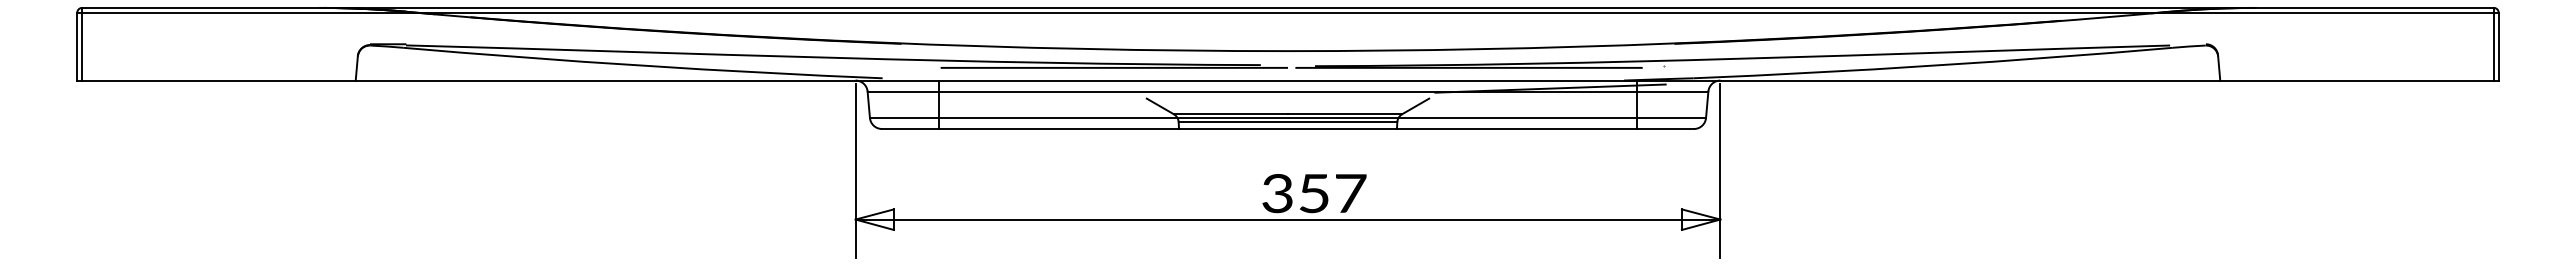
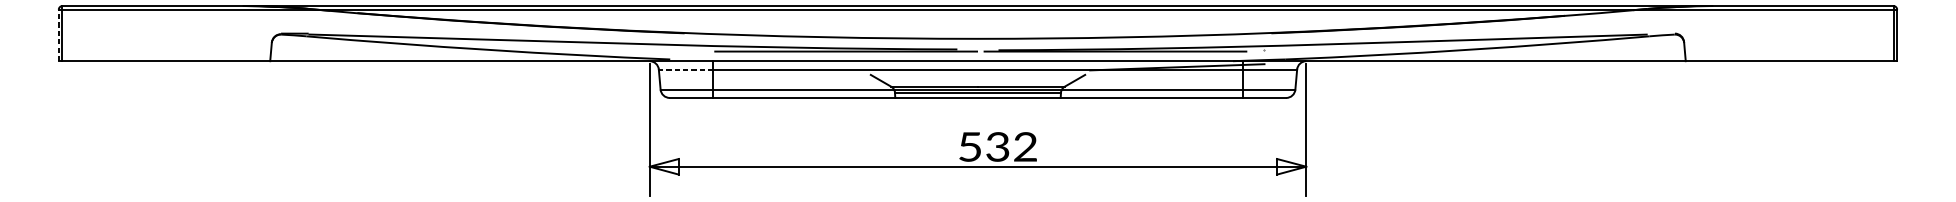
line: (77, 46) -> (58, 35), solid -> dashed
line: (903, 91) -> (686, 69), solid -> dashed
text: (1314, 193) -> (998, 146), 357 -> 532

